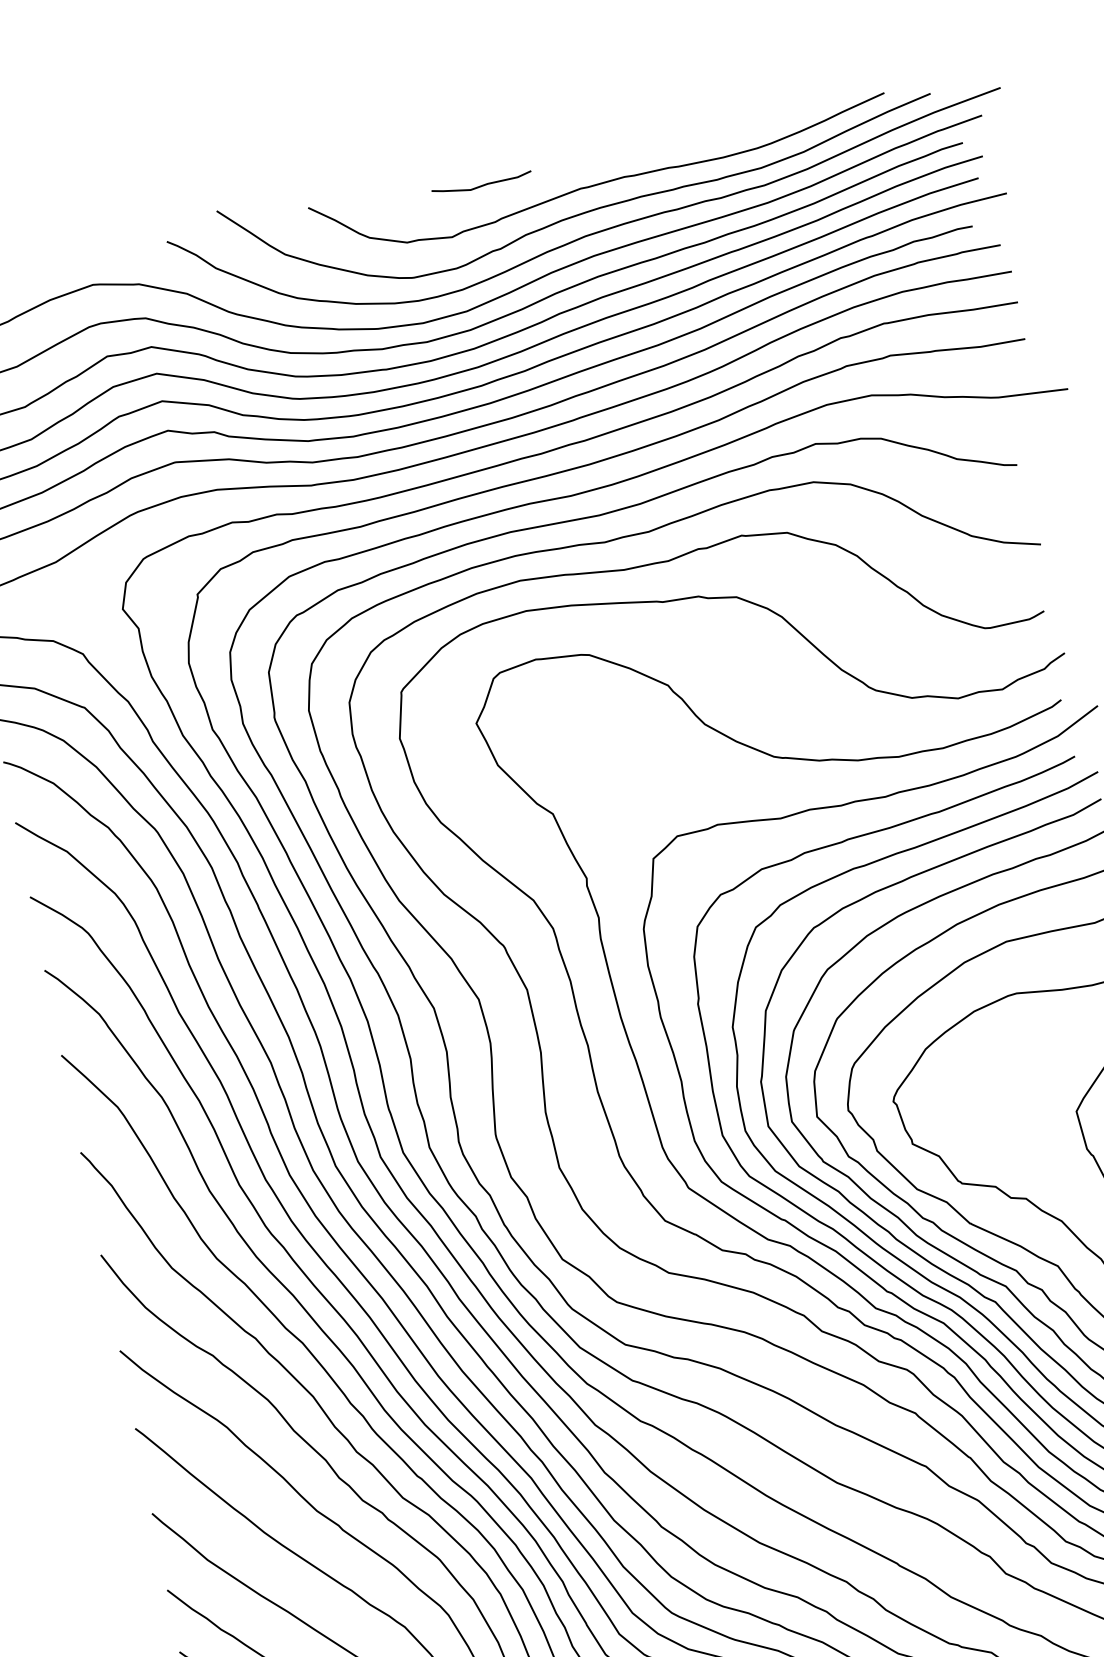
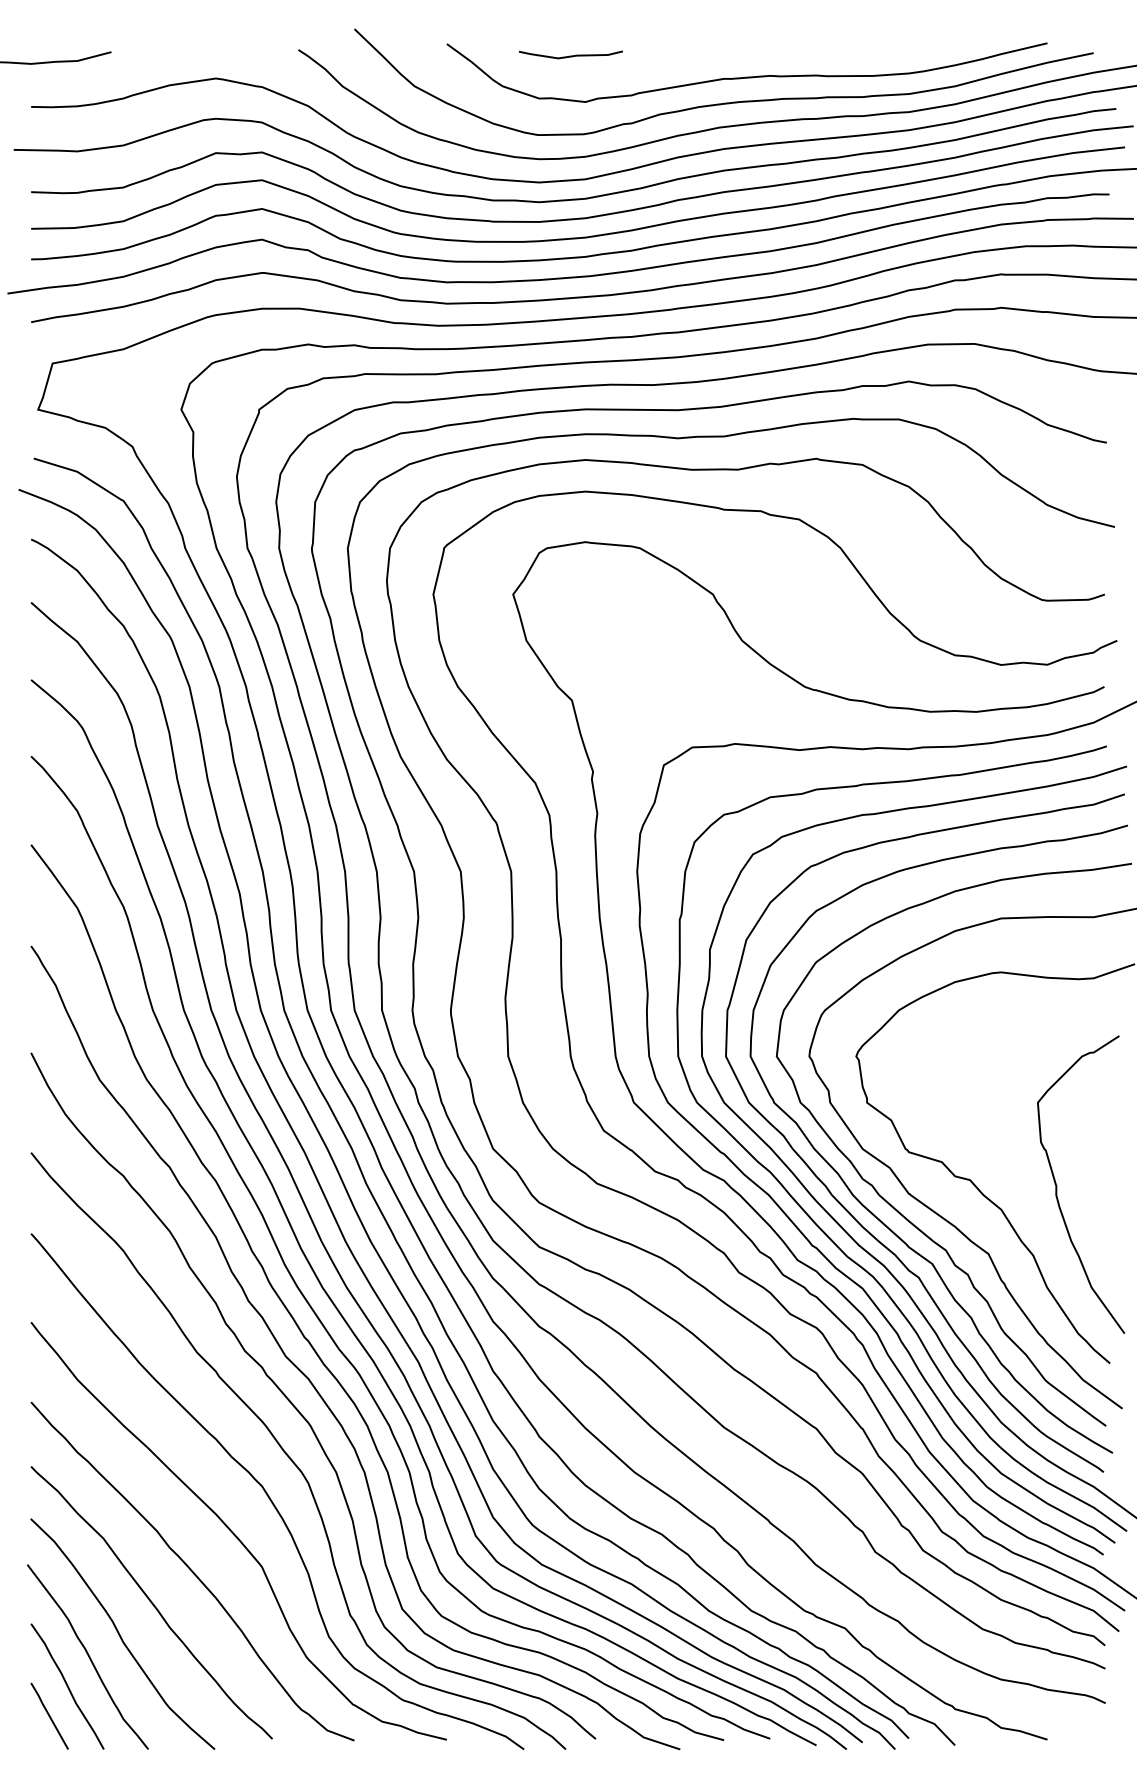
curve: (481, 184) -> (570, 55), moved

